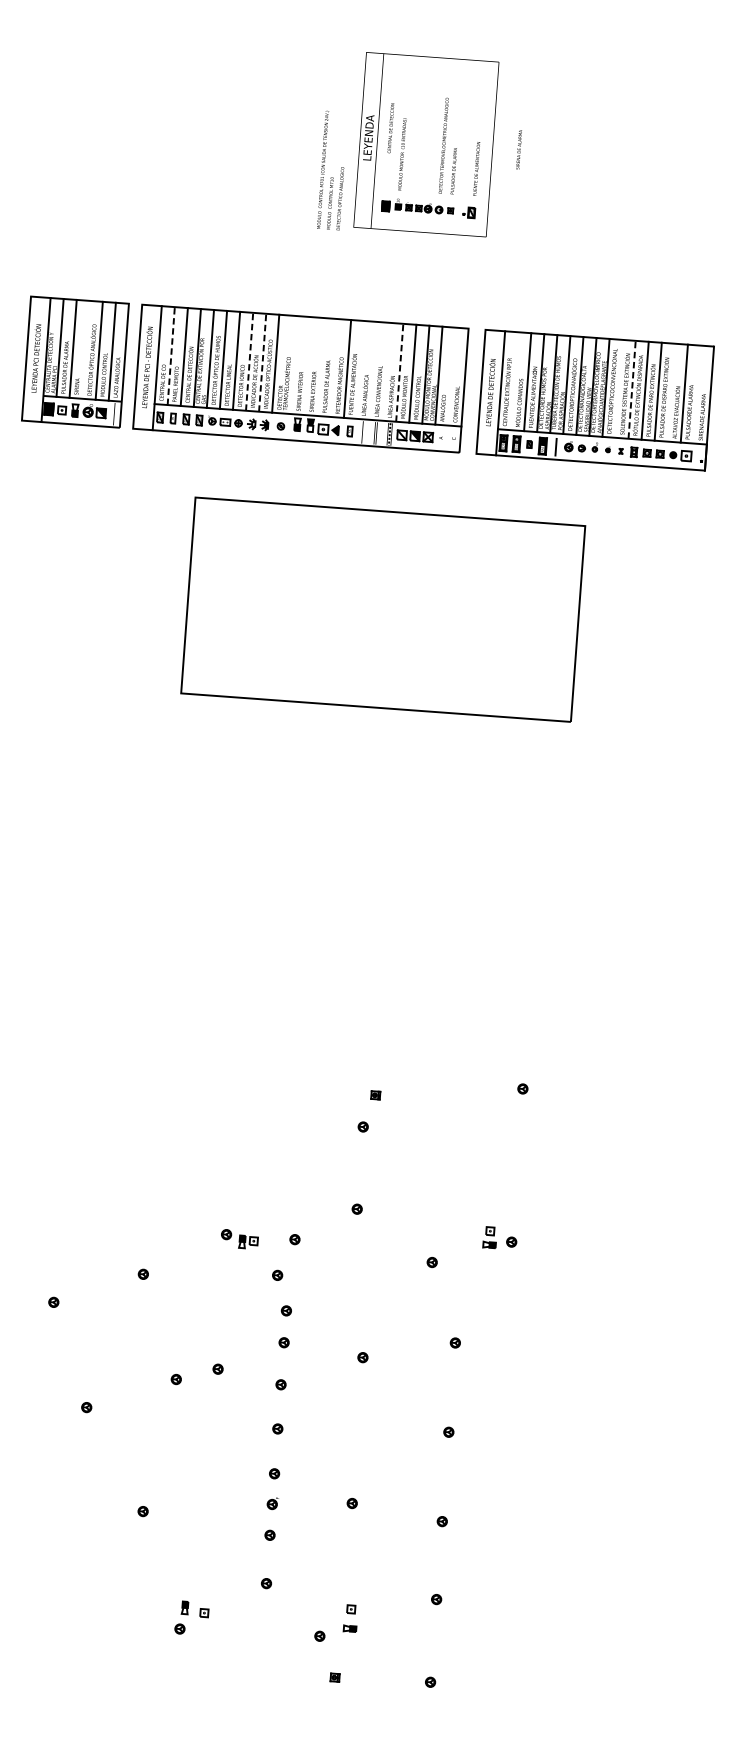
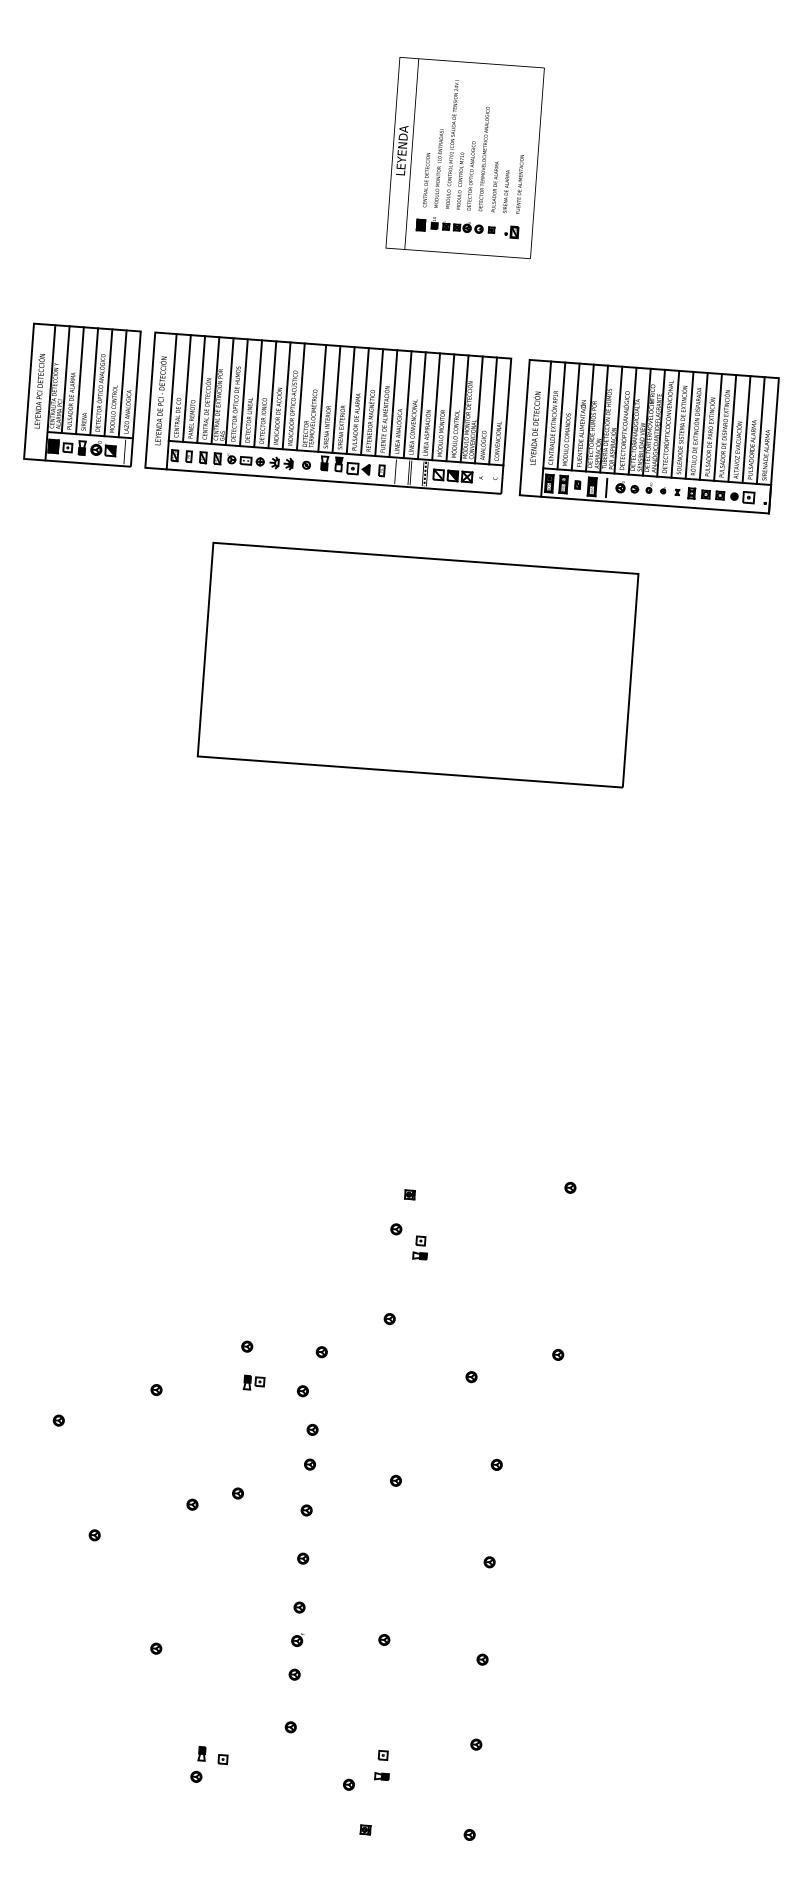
text: (390, 128) -> (426, 180), moved
text: (519, 149) -> (506, 191), moved
text: (330, 170) -> (460, 145), moved
line: (86, 349) -> (94, 381), added
line: (170, 356) -> (186, 388), dashed -> solid
line: (249, 361) -> (272, 394), dashed -> solid
line: (262, 362) -> (286, 395), dashed -> solid
line: (295, 365) -> (322, 398), added
line: (308, 366) -> (336, 399), added
line: (321, 367) -> (350, 400), added
line: (334, 367) -> (364, 401), added
line: (360, 369) -> (393, 403), added
line: (373, 370) -> (407, 404), added
line: (386, 371) -> (421, 405), added
line: (400, 372) -> (436, 406), dashed -> solid
line: (451, 376) -> (492, 410), added
line: (514, 380) -> (561, 415), added
line: (619, 388) -> (675, 423), added
line: (632, 389) -> (689, 425), dashed -> solid
line: (671, 392) -> (732, 428), added
line: (697, 394) -> (760, 430), added
part: (489, 1237) -> (419, 1247), moved
part: (247, 1241) -> (253, 1382), moved

